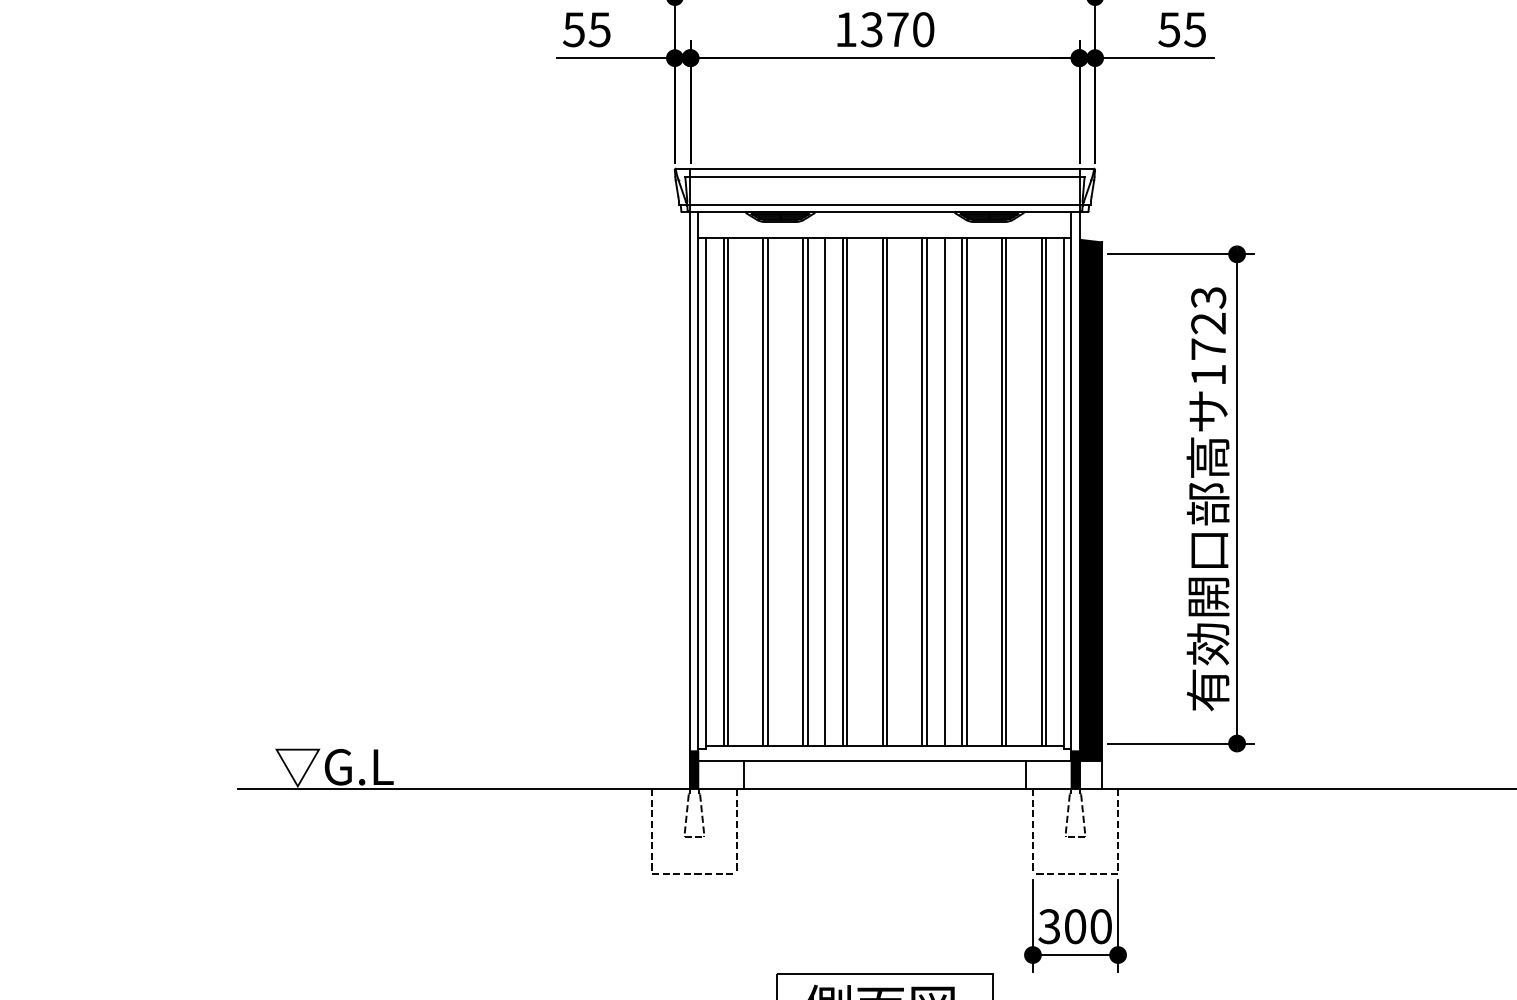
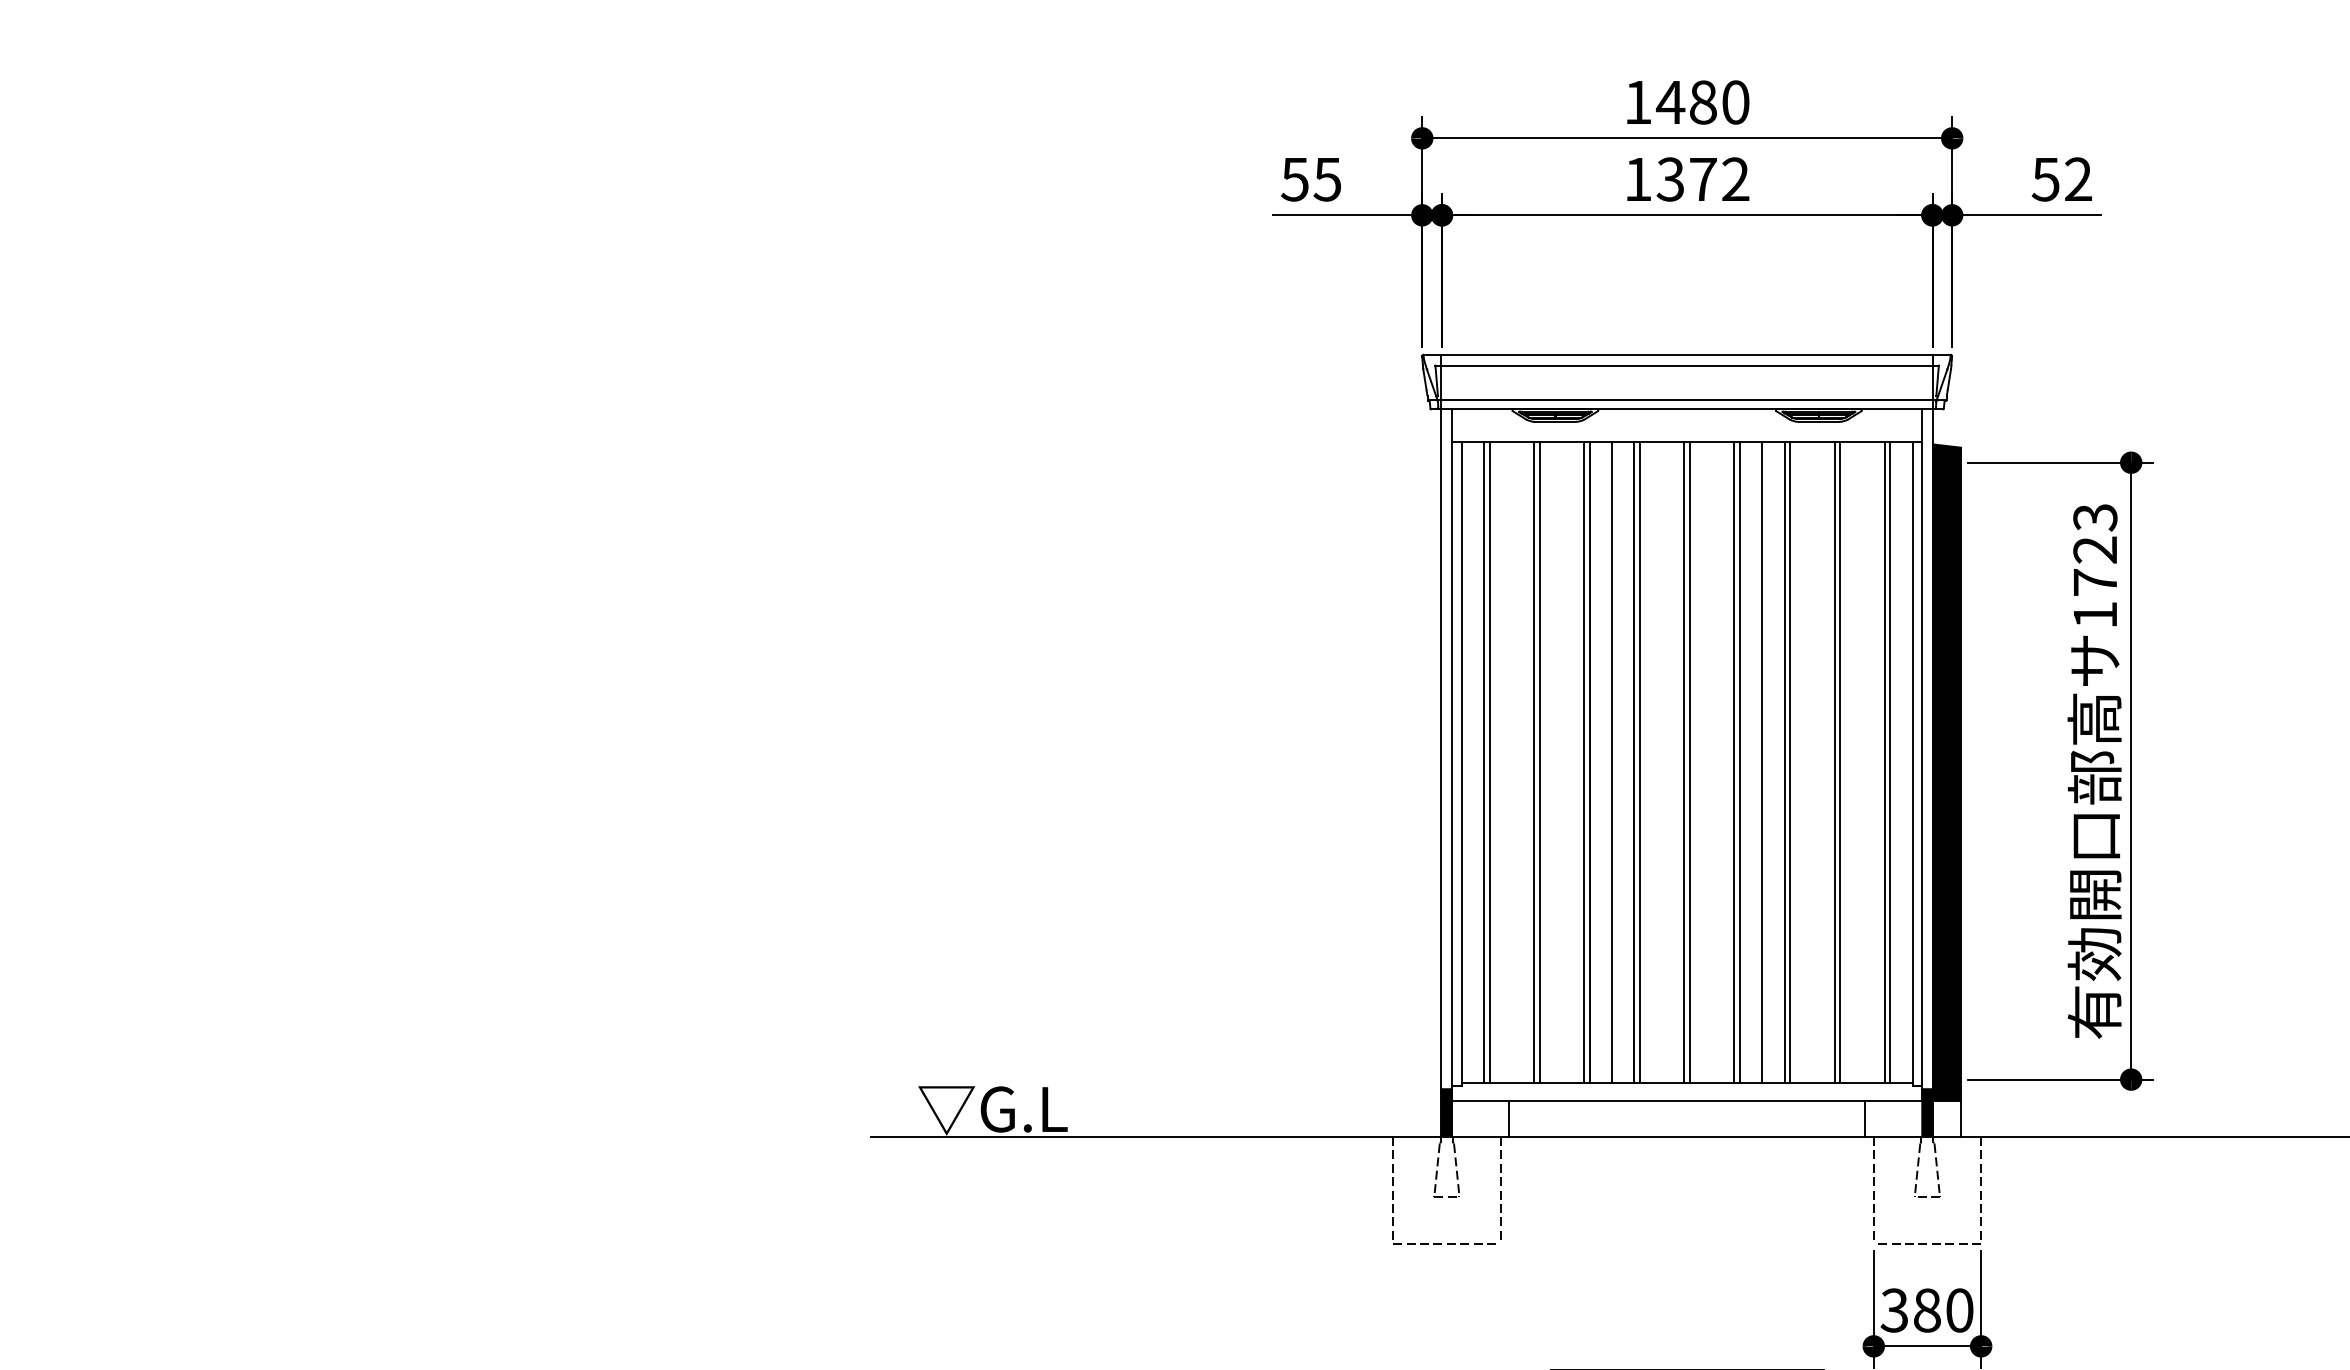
text: (923, 29) -> (1735, 179), 1370 -> 1372
text: (1194, 29) -> (2077, 179), 55 -> 52
text: (1075, 926) -> (1927, 1310), 300 -> 380

